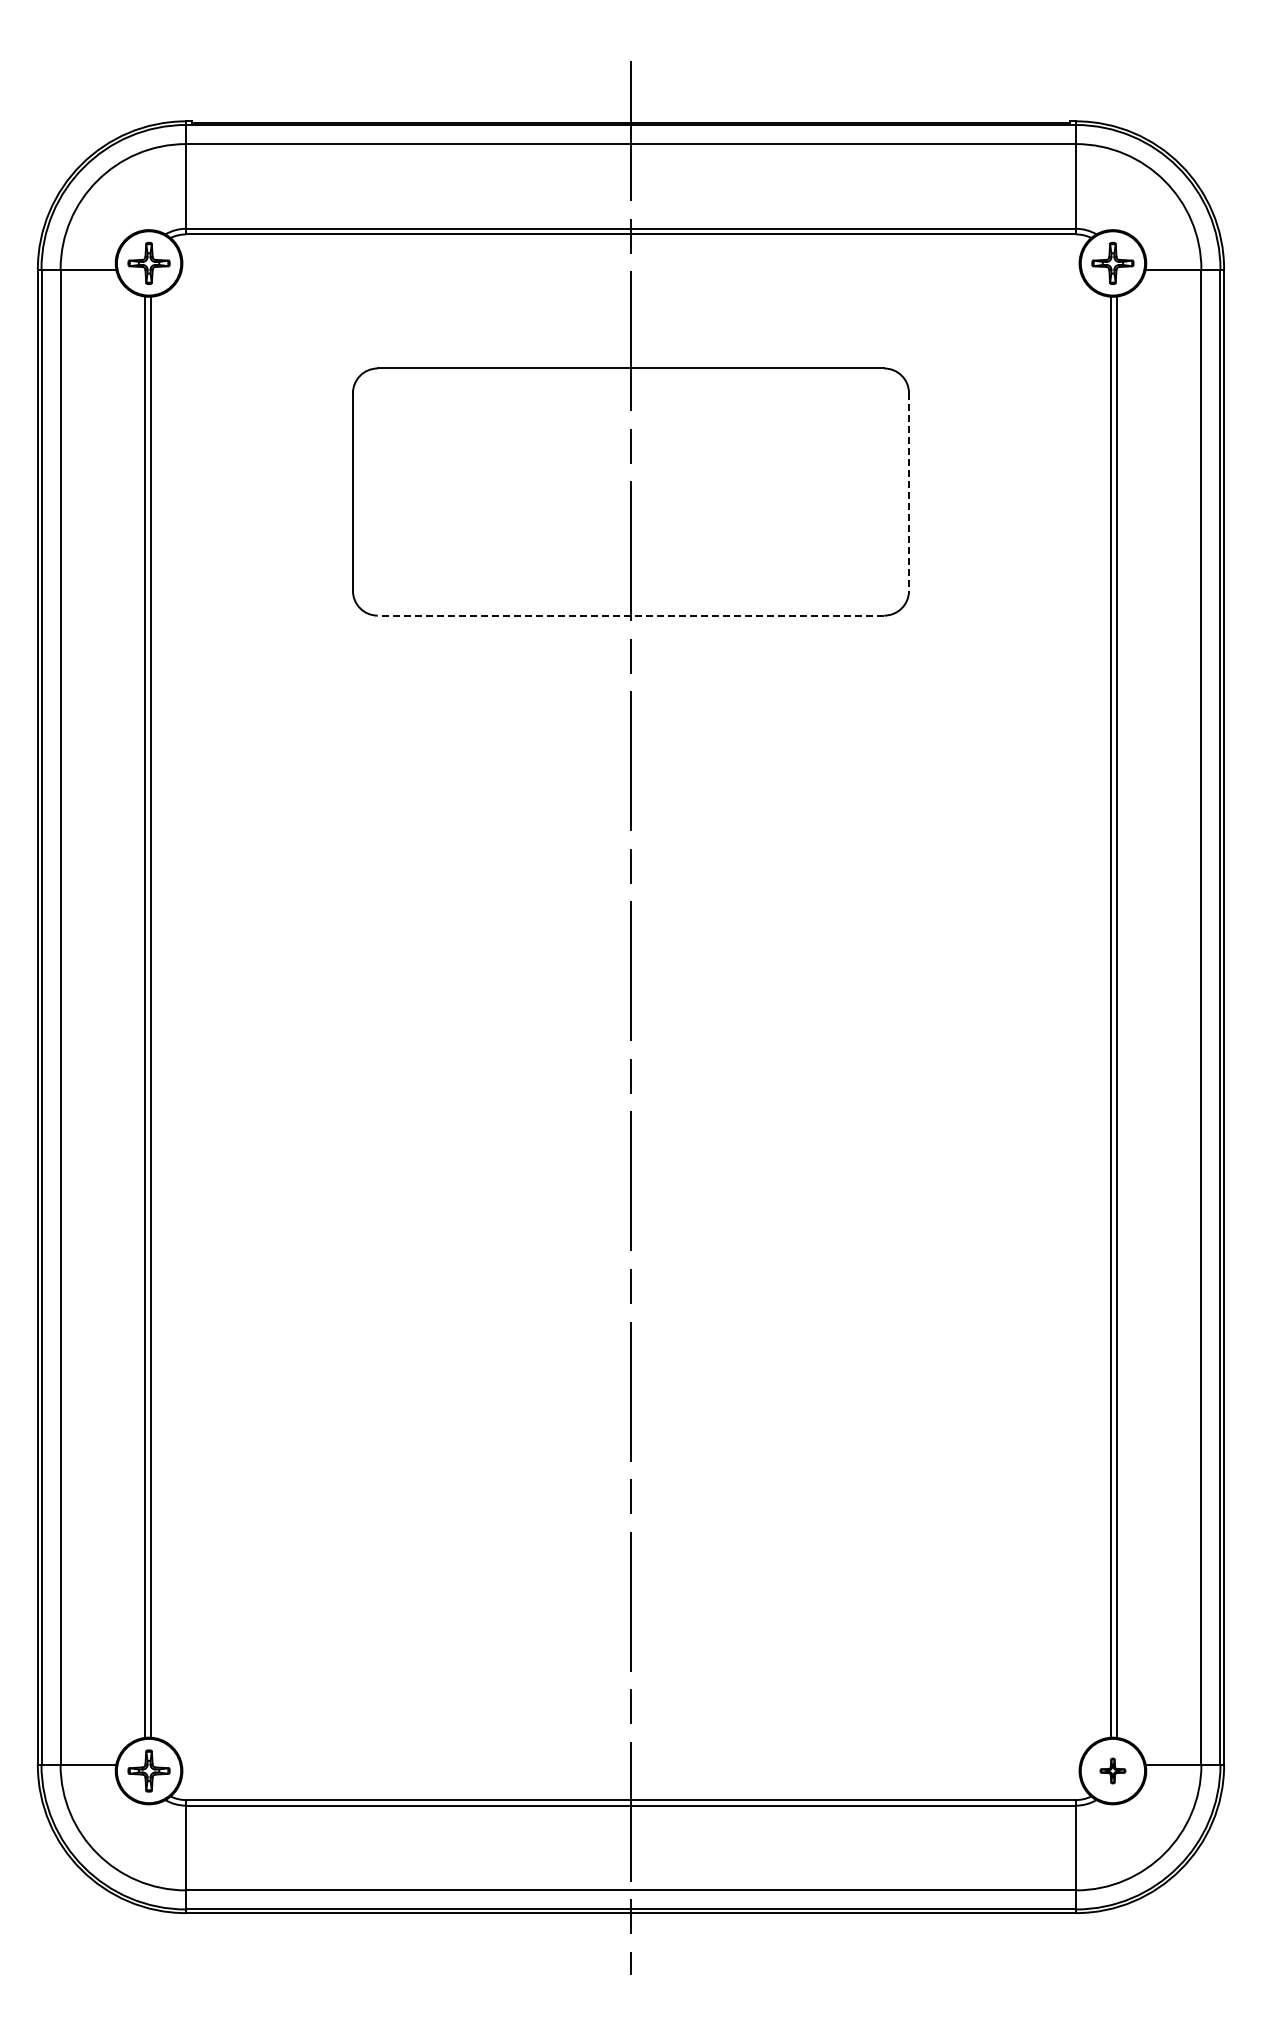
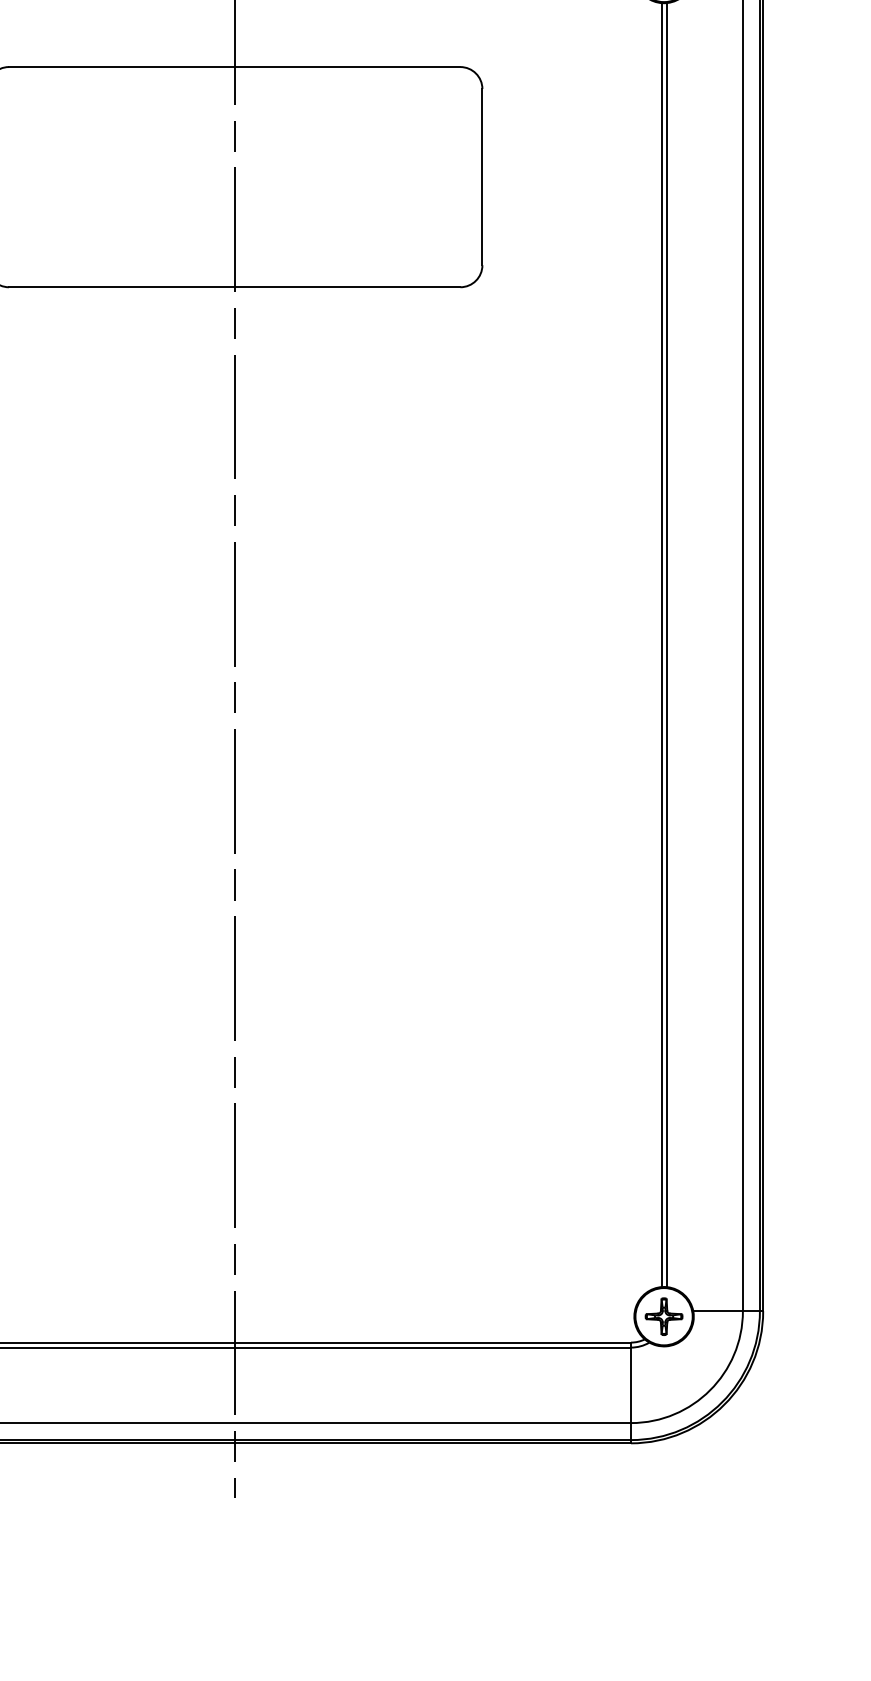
line: (909, 492) -> (482, 177), dashed -> solid
line: (630, 615) -> (234, 287), dashed -> solid
part: (1112, 1770) -> (663, 1316), size x1.67

